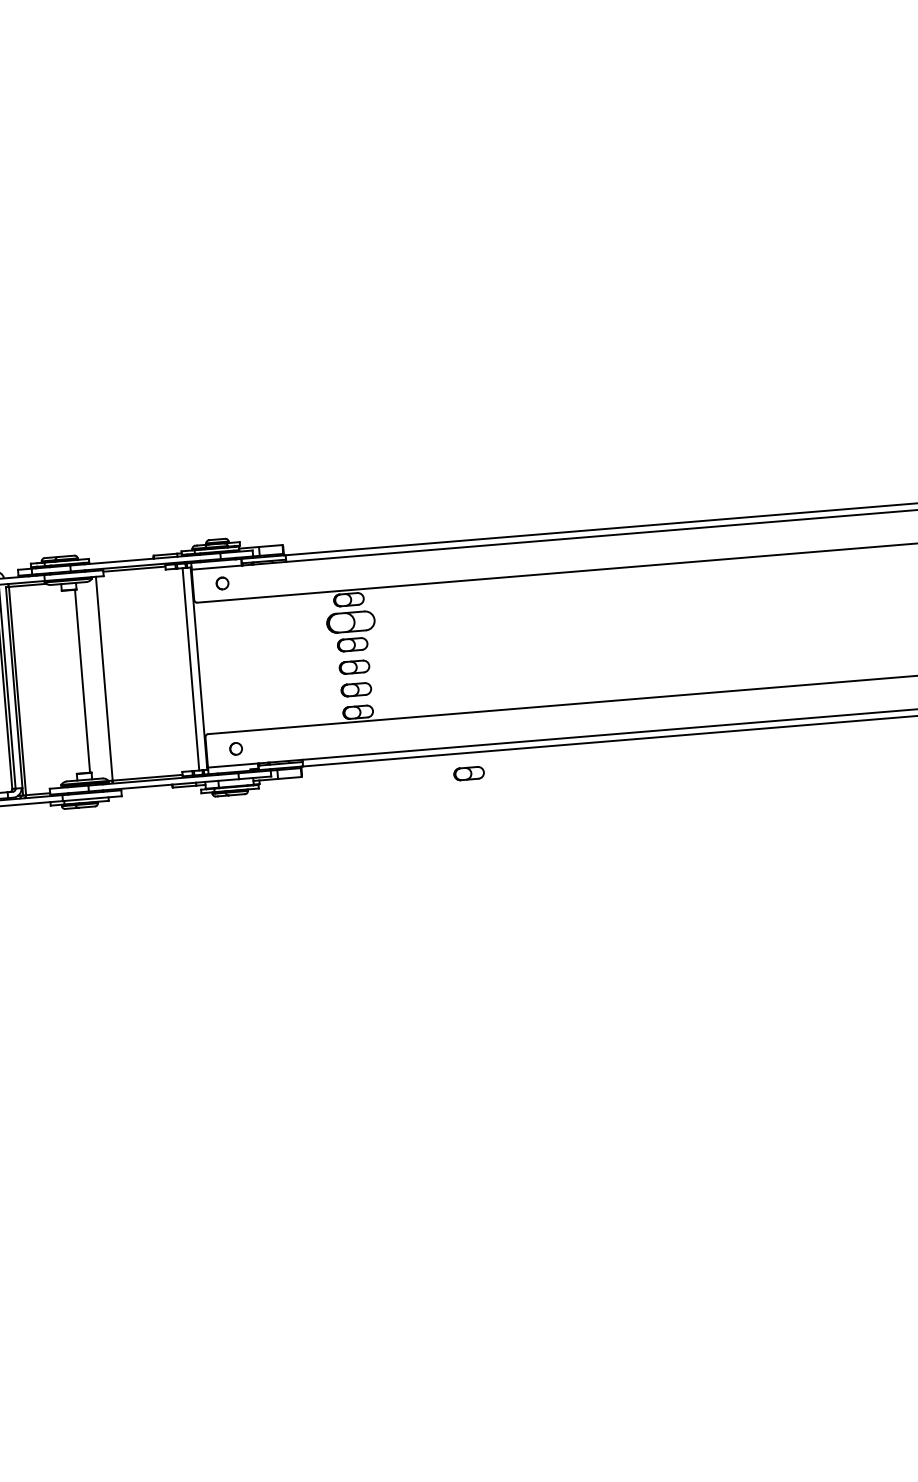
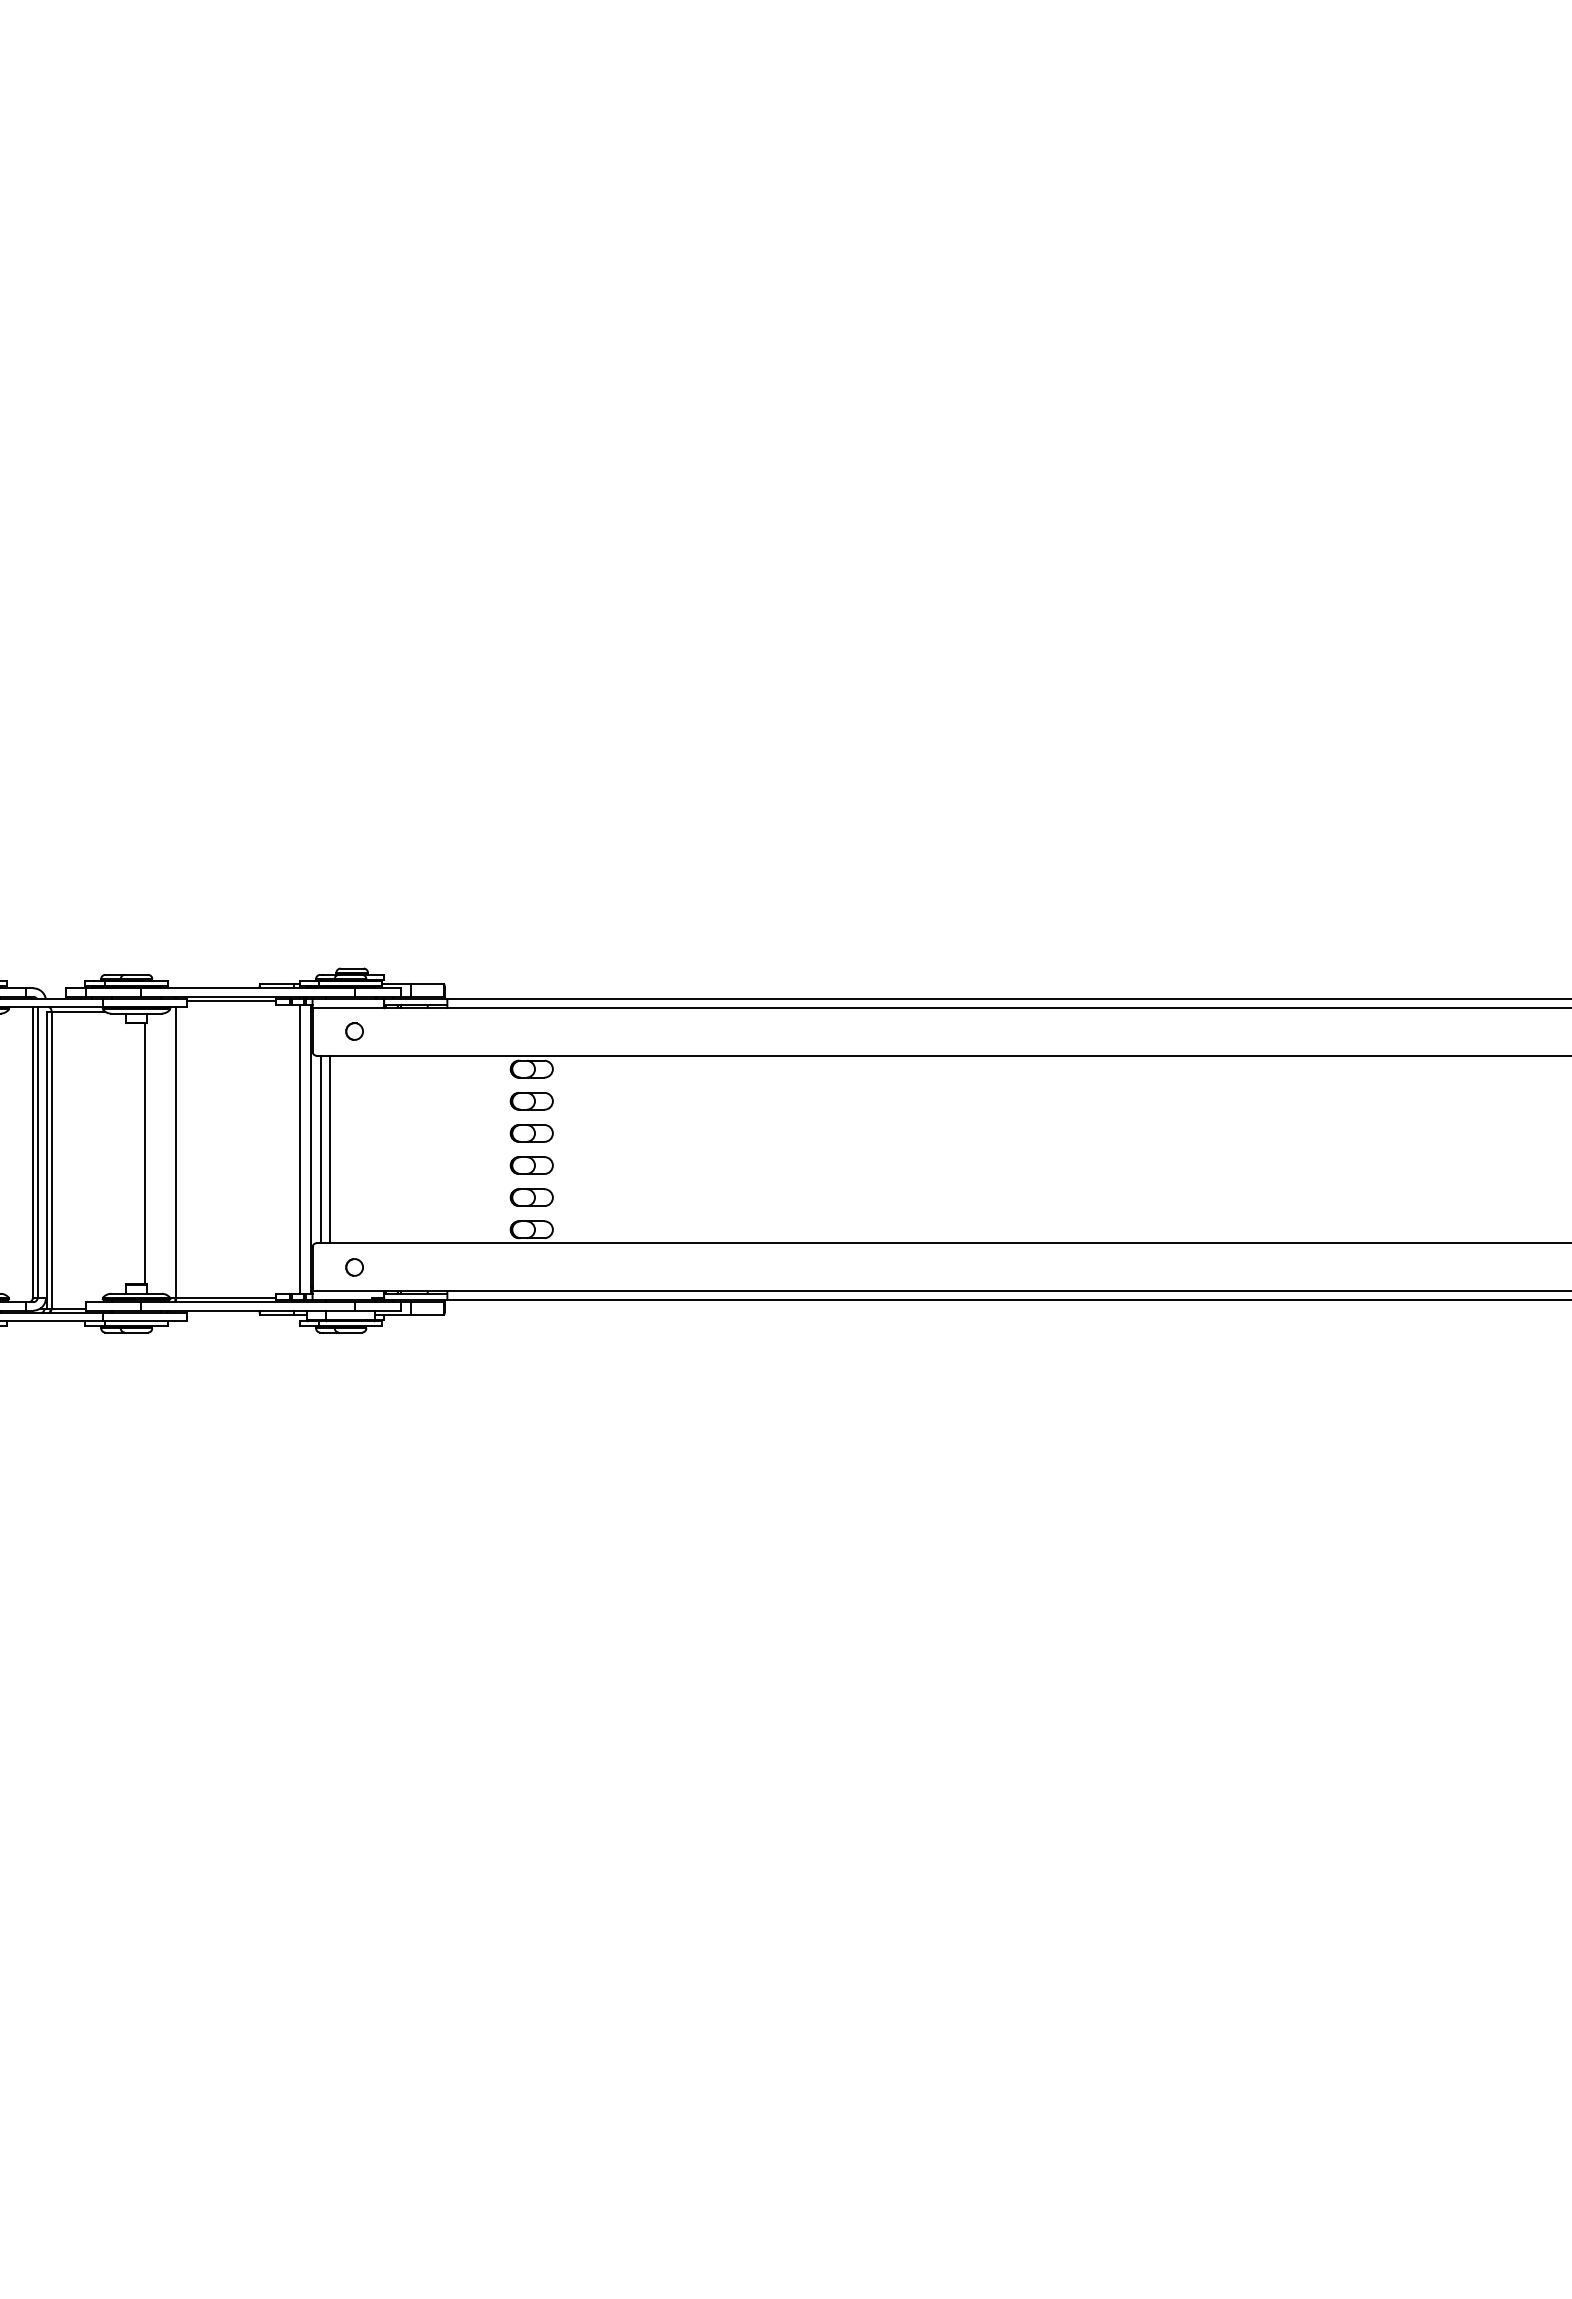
part: (350, 622) -> (531, 1101), size x0.62
line: (211, 667) -> (329, 1149), added
line: (205, 668) -> (320, 1149), added
part: (468, 773) -> (681, 1329), removed

